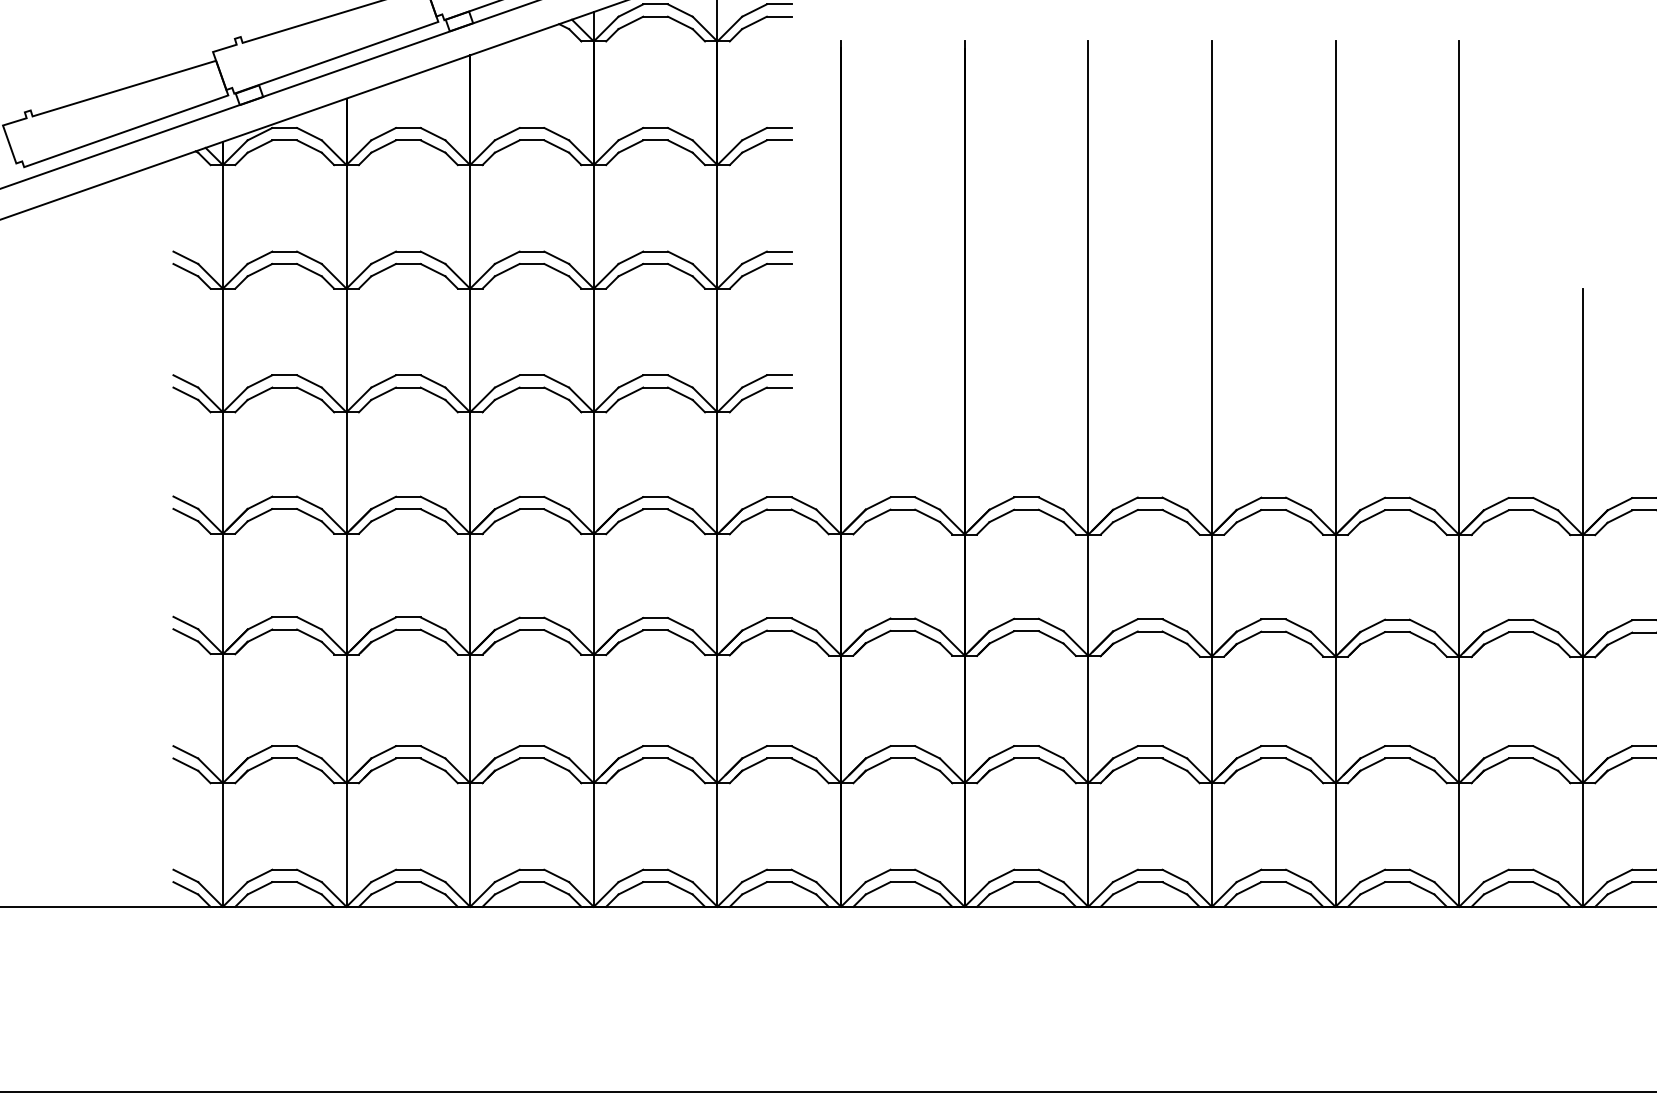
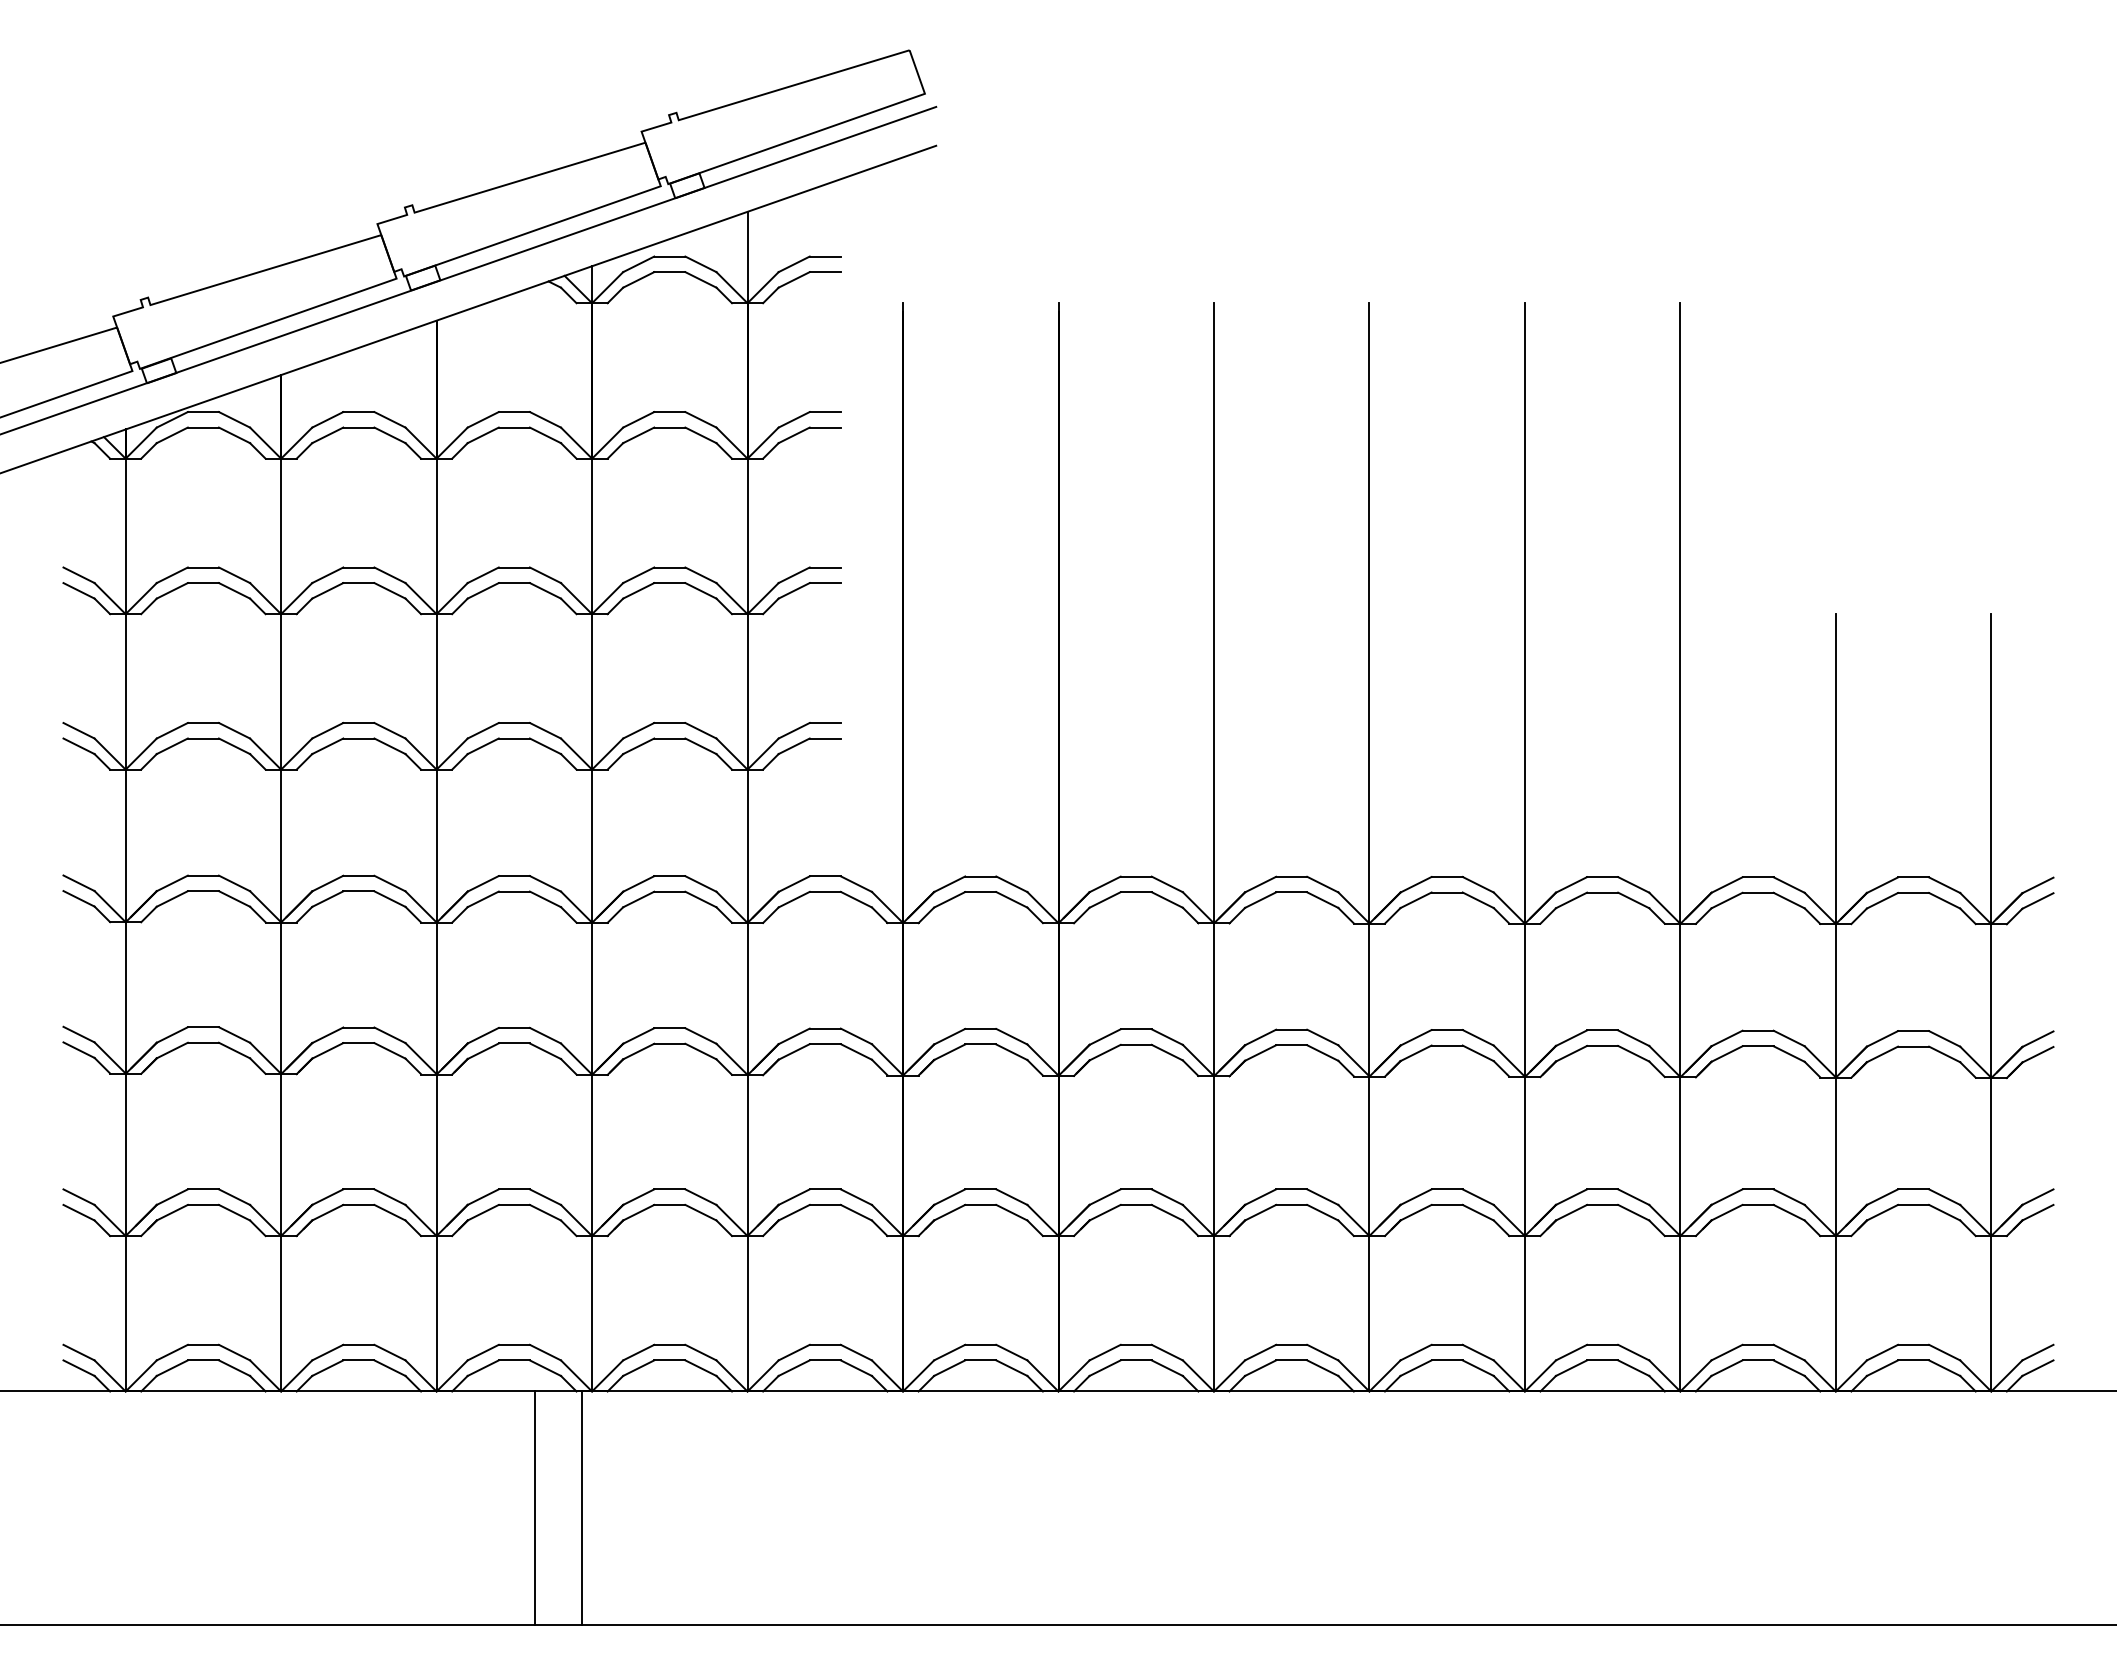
line: (548, 999) -> (535, 1507), added
line: (585, 999) -> (581, 1507), added

